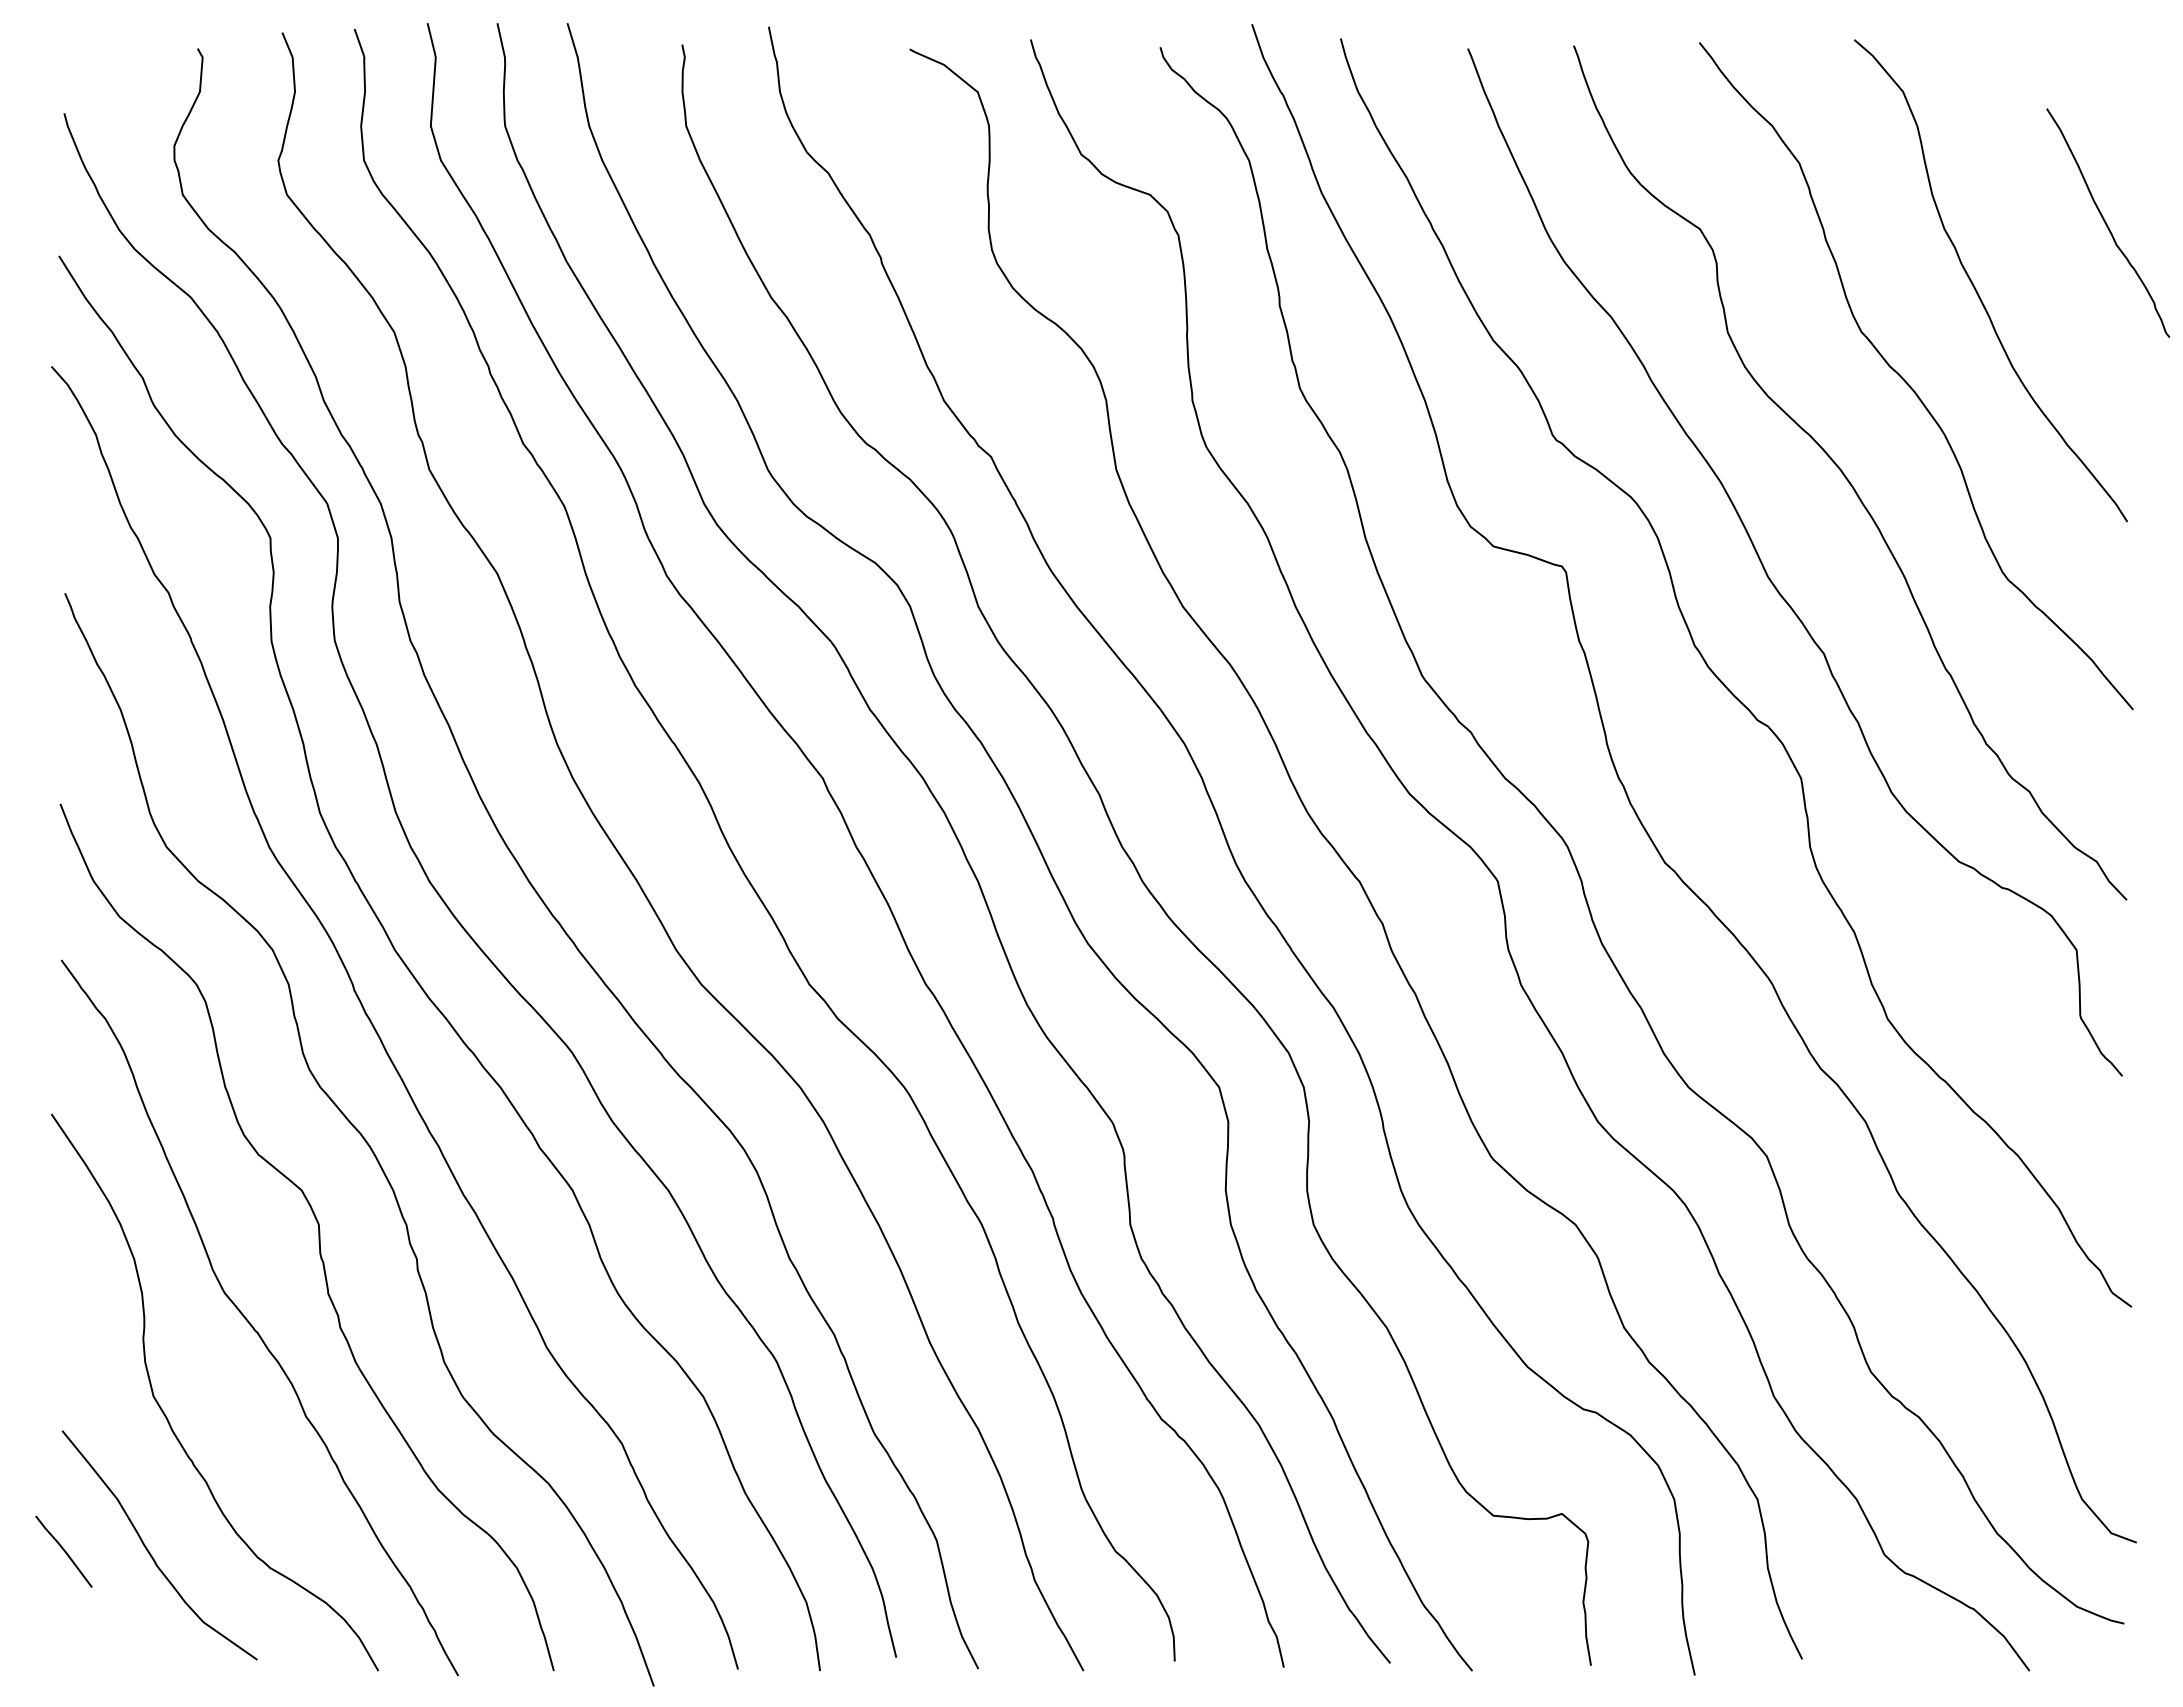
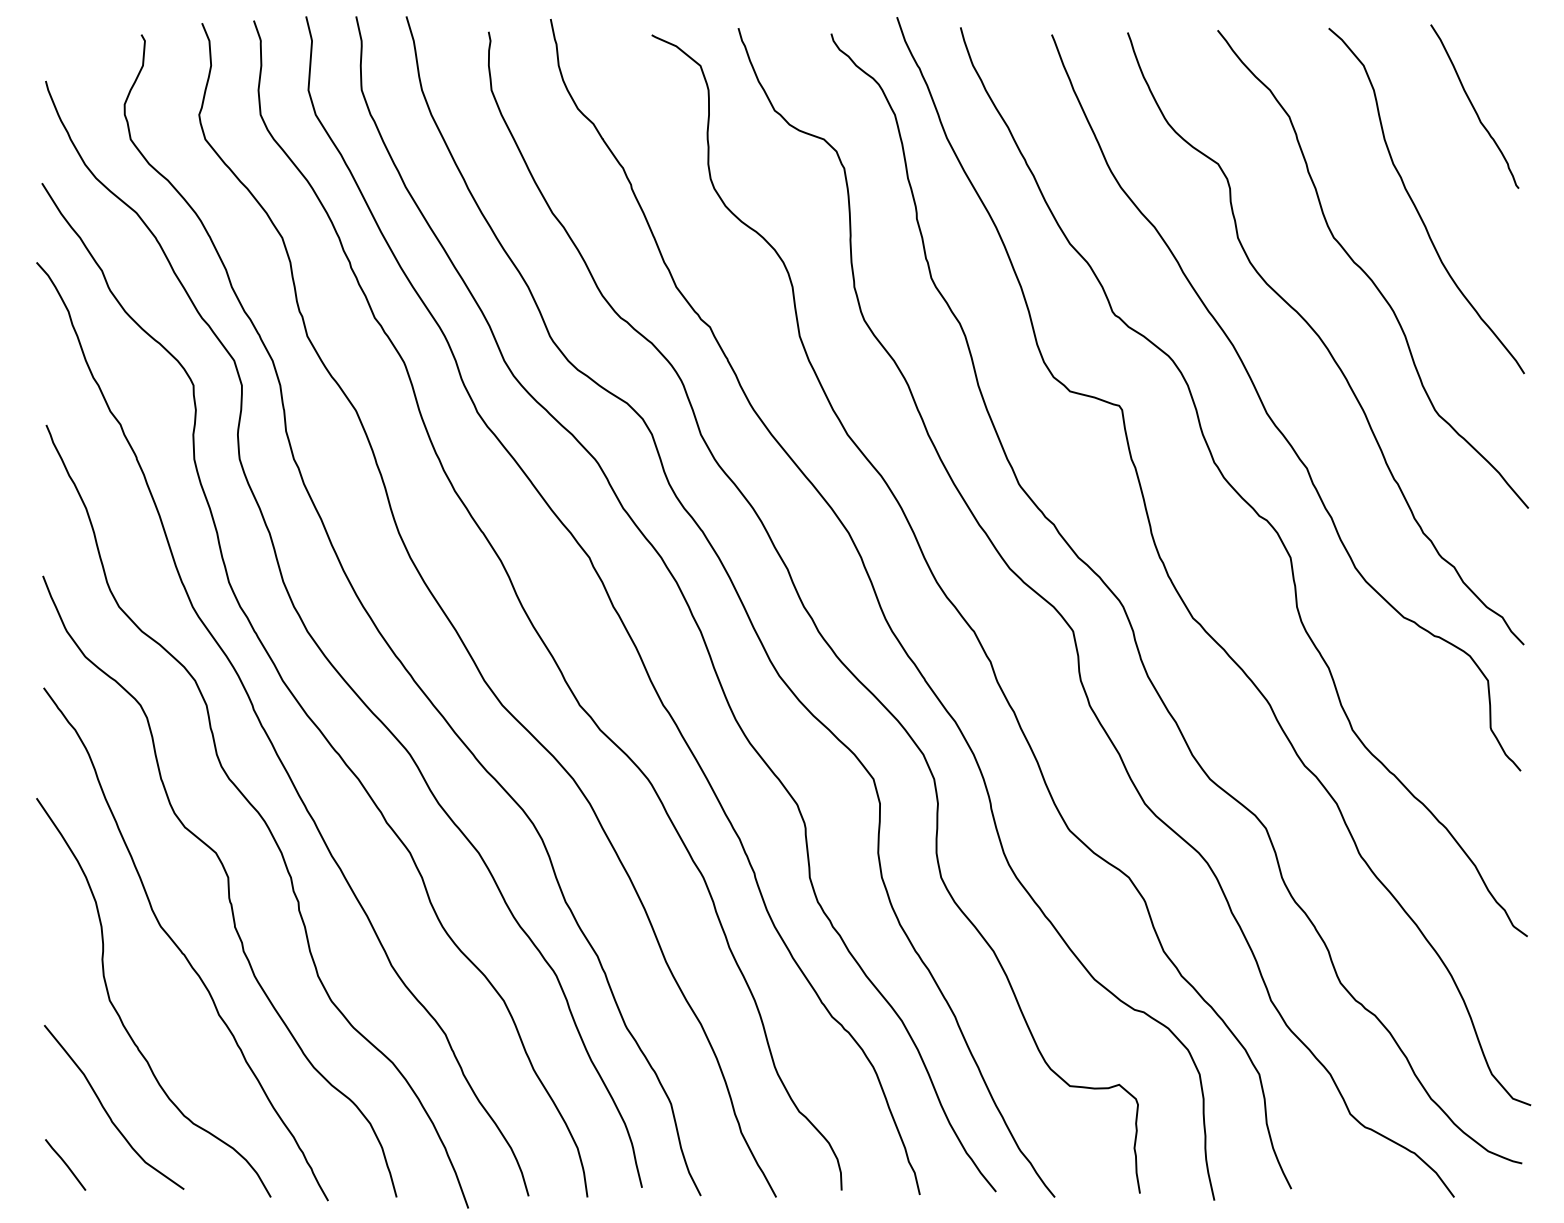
curve: (2106, 222) -> (1473, 106), moved
line: (63, 1551) -> (65, 1164), moved

